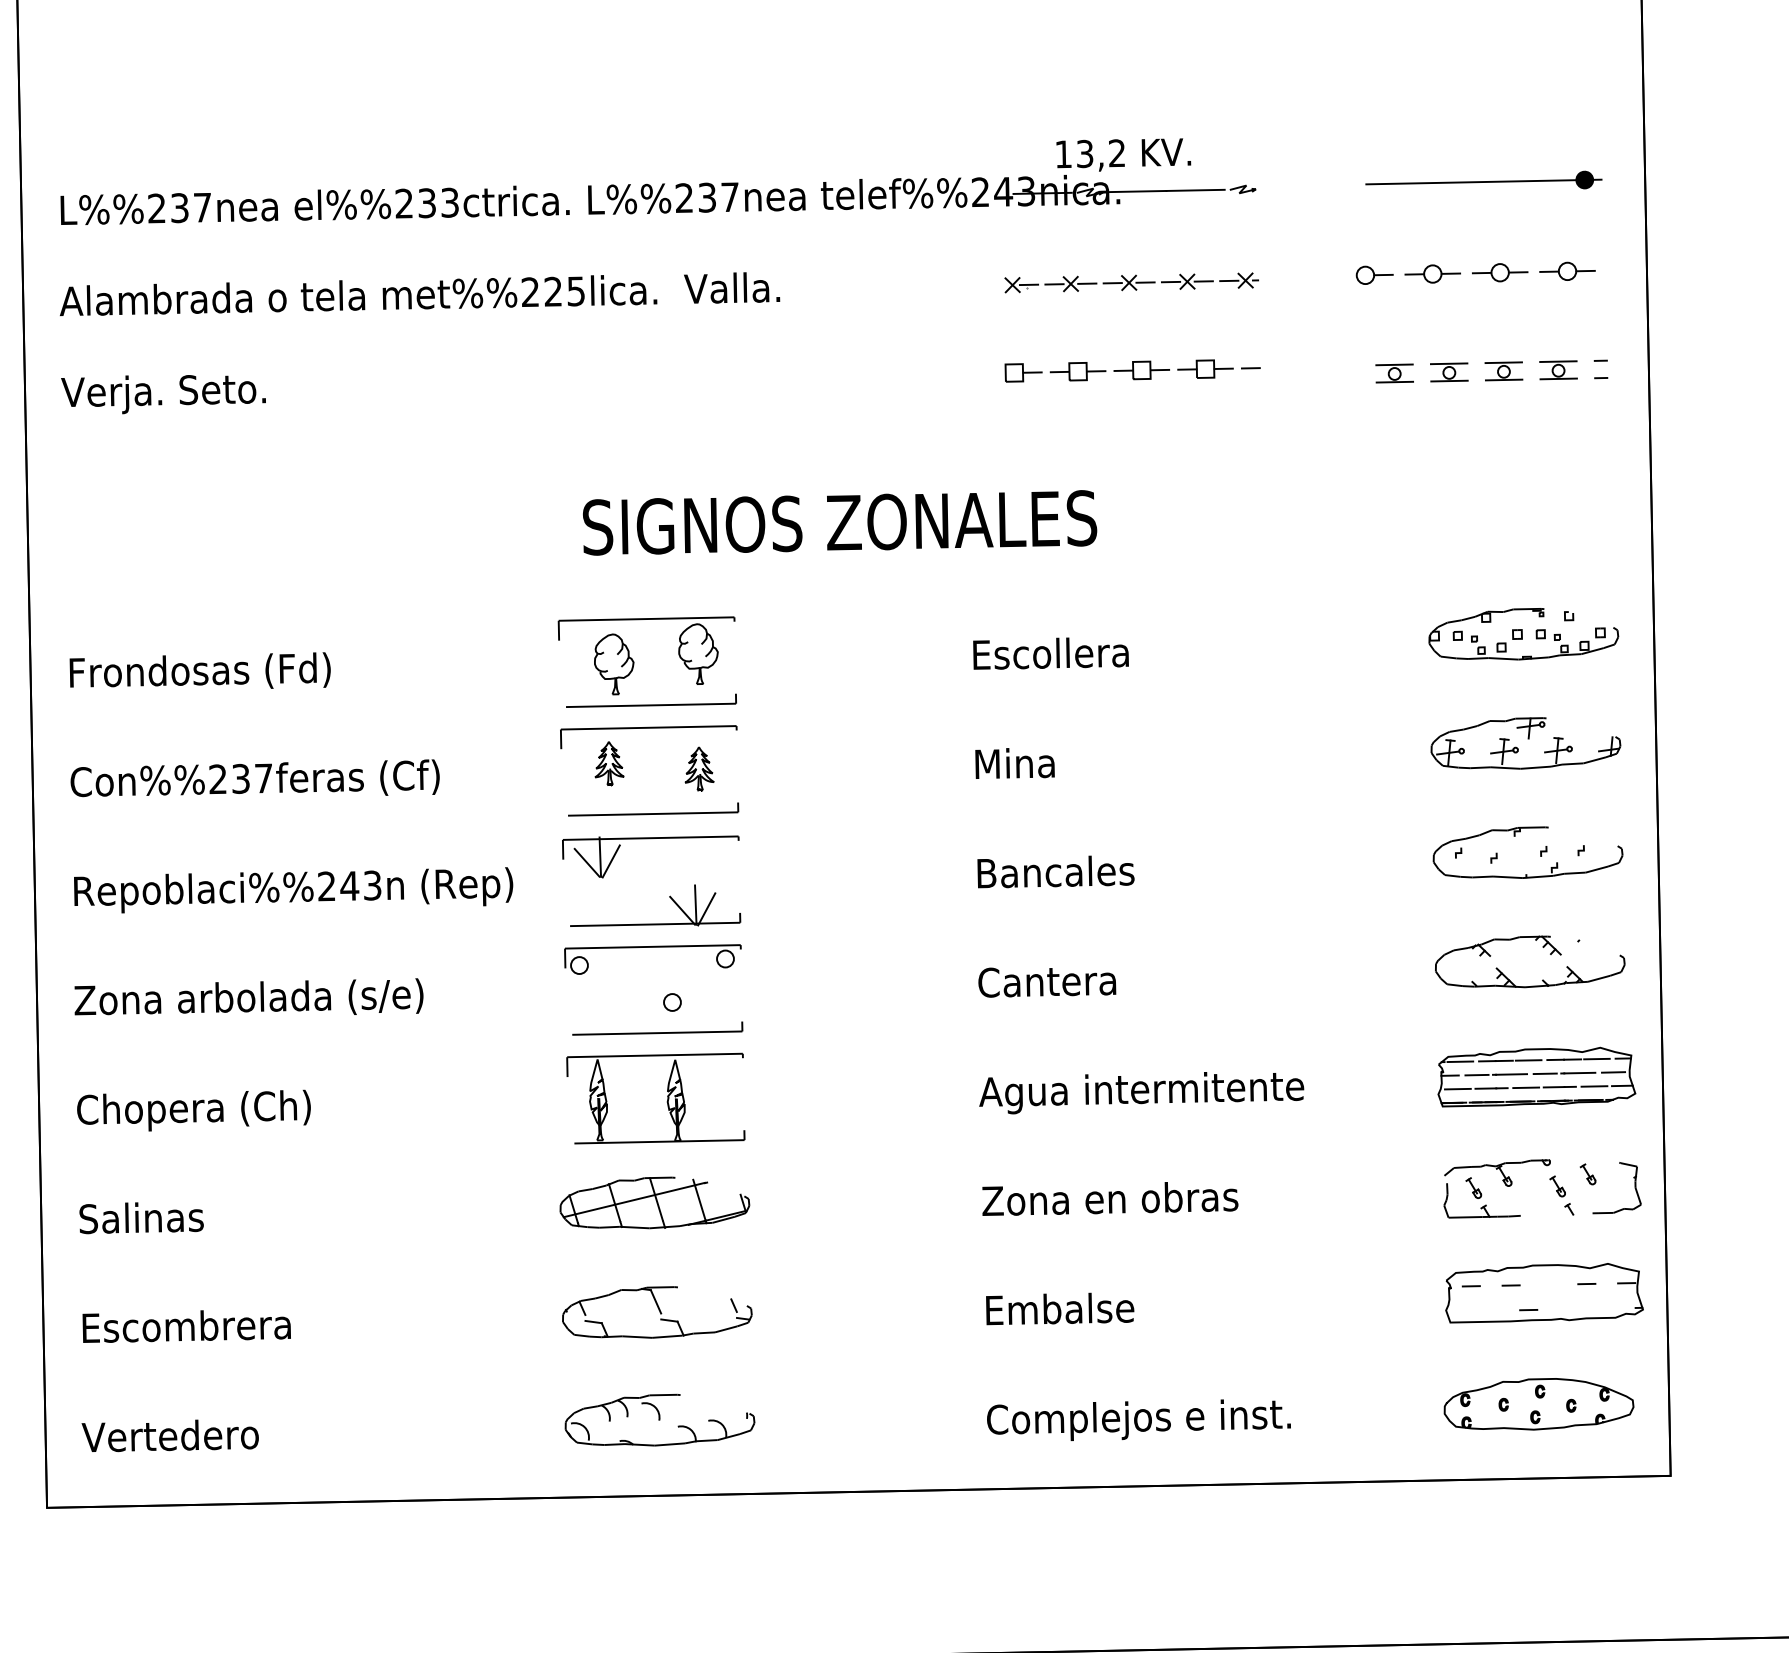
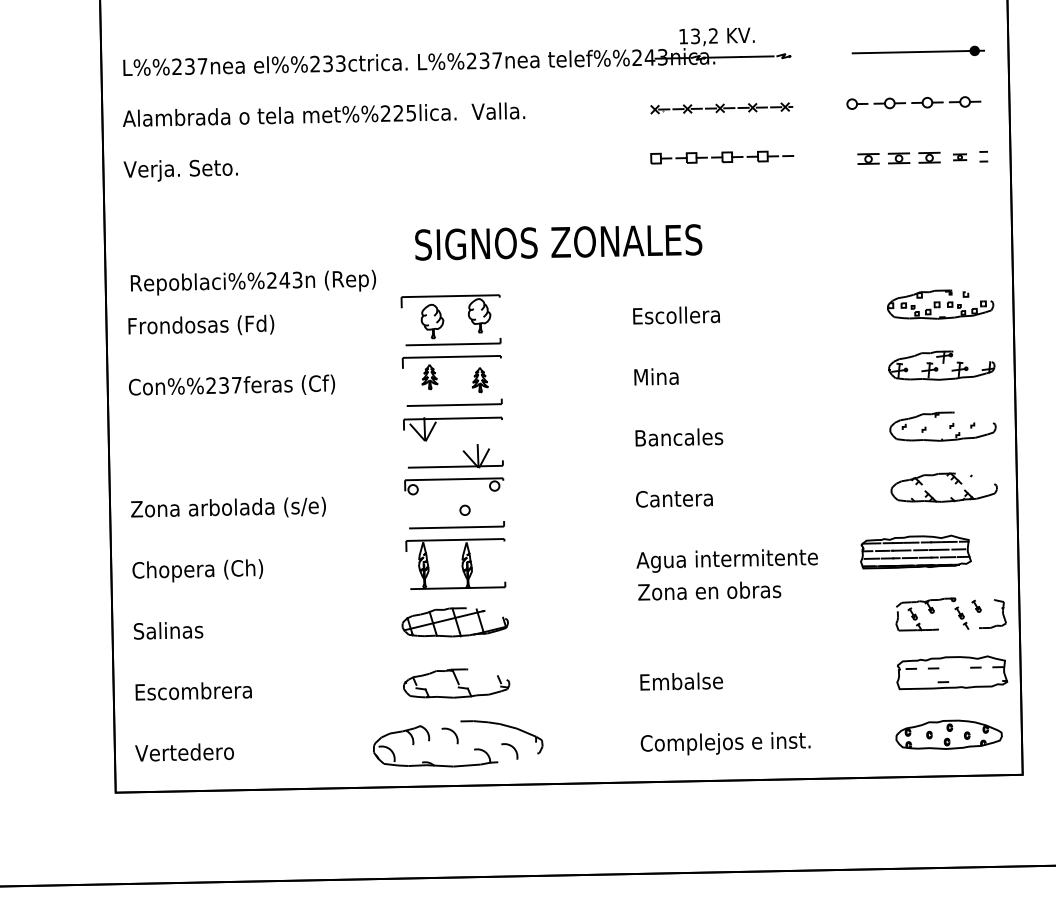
part: (1557, 370) -> (959, 157), size x0.6
text: (291, 889) -> (252, 282), moved
part: (1536, 1076) -> (915, 551), moved
text: (1109, 1197) -> (709, 590), moved
part: (658, 1419) -> (457, 743), size x1.6

